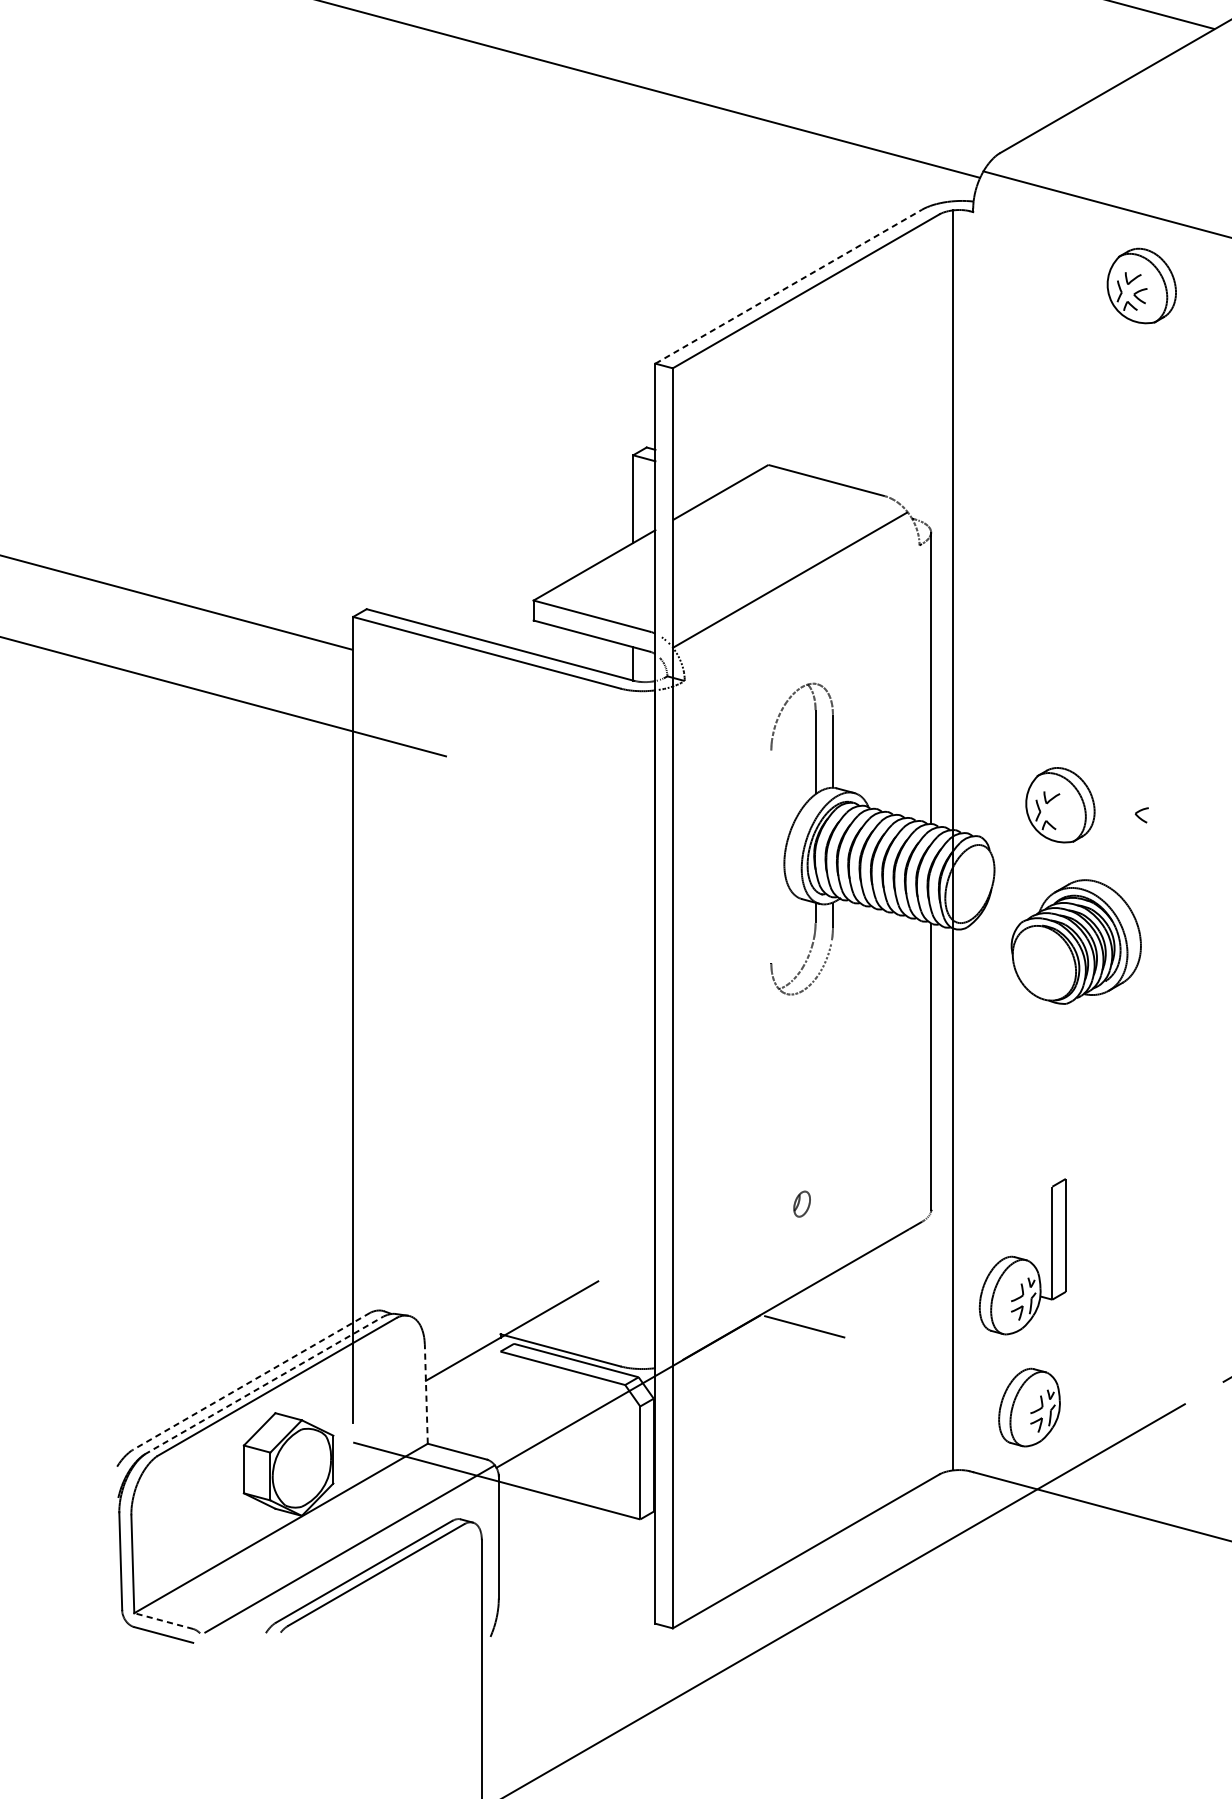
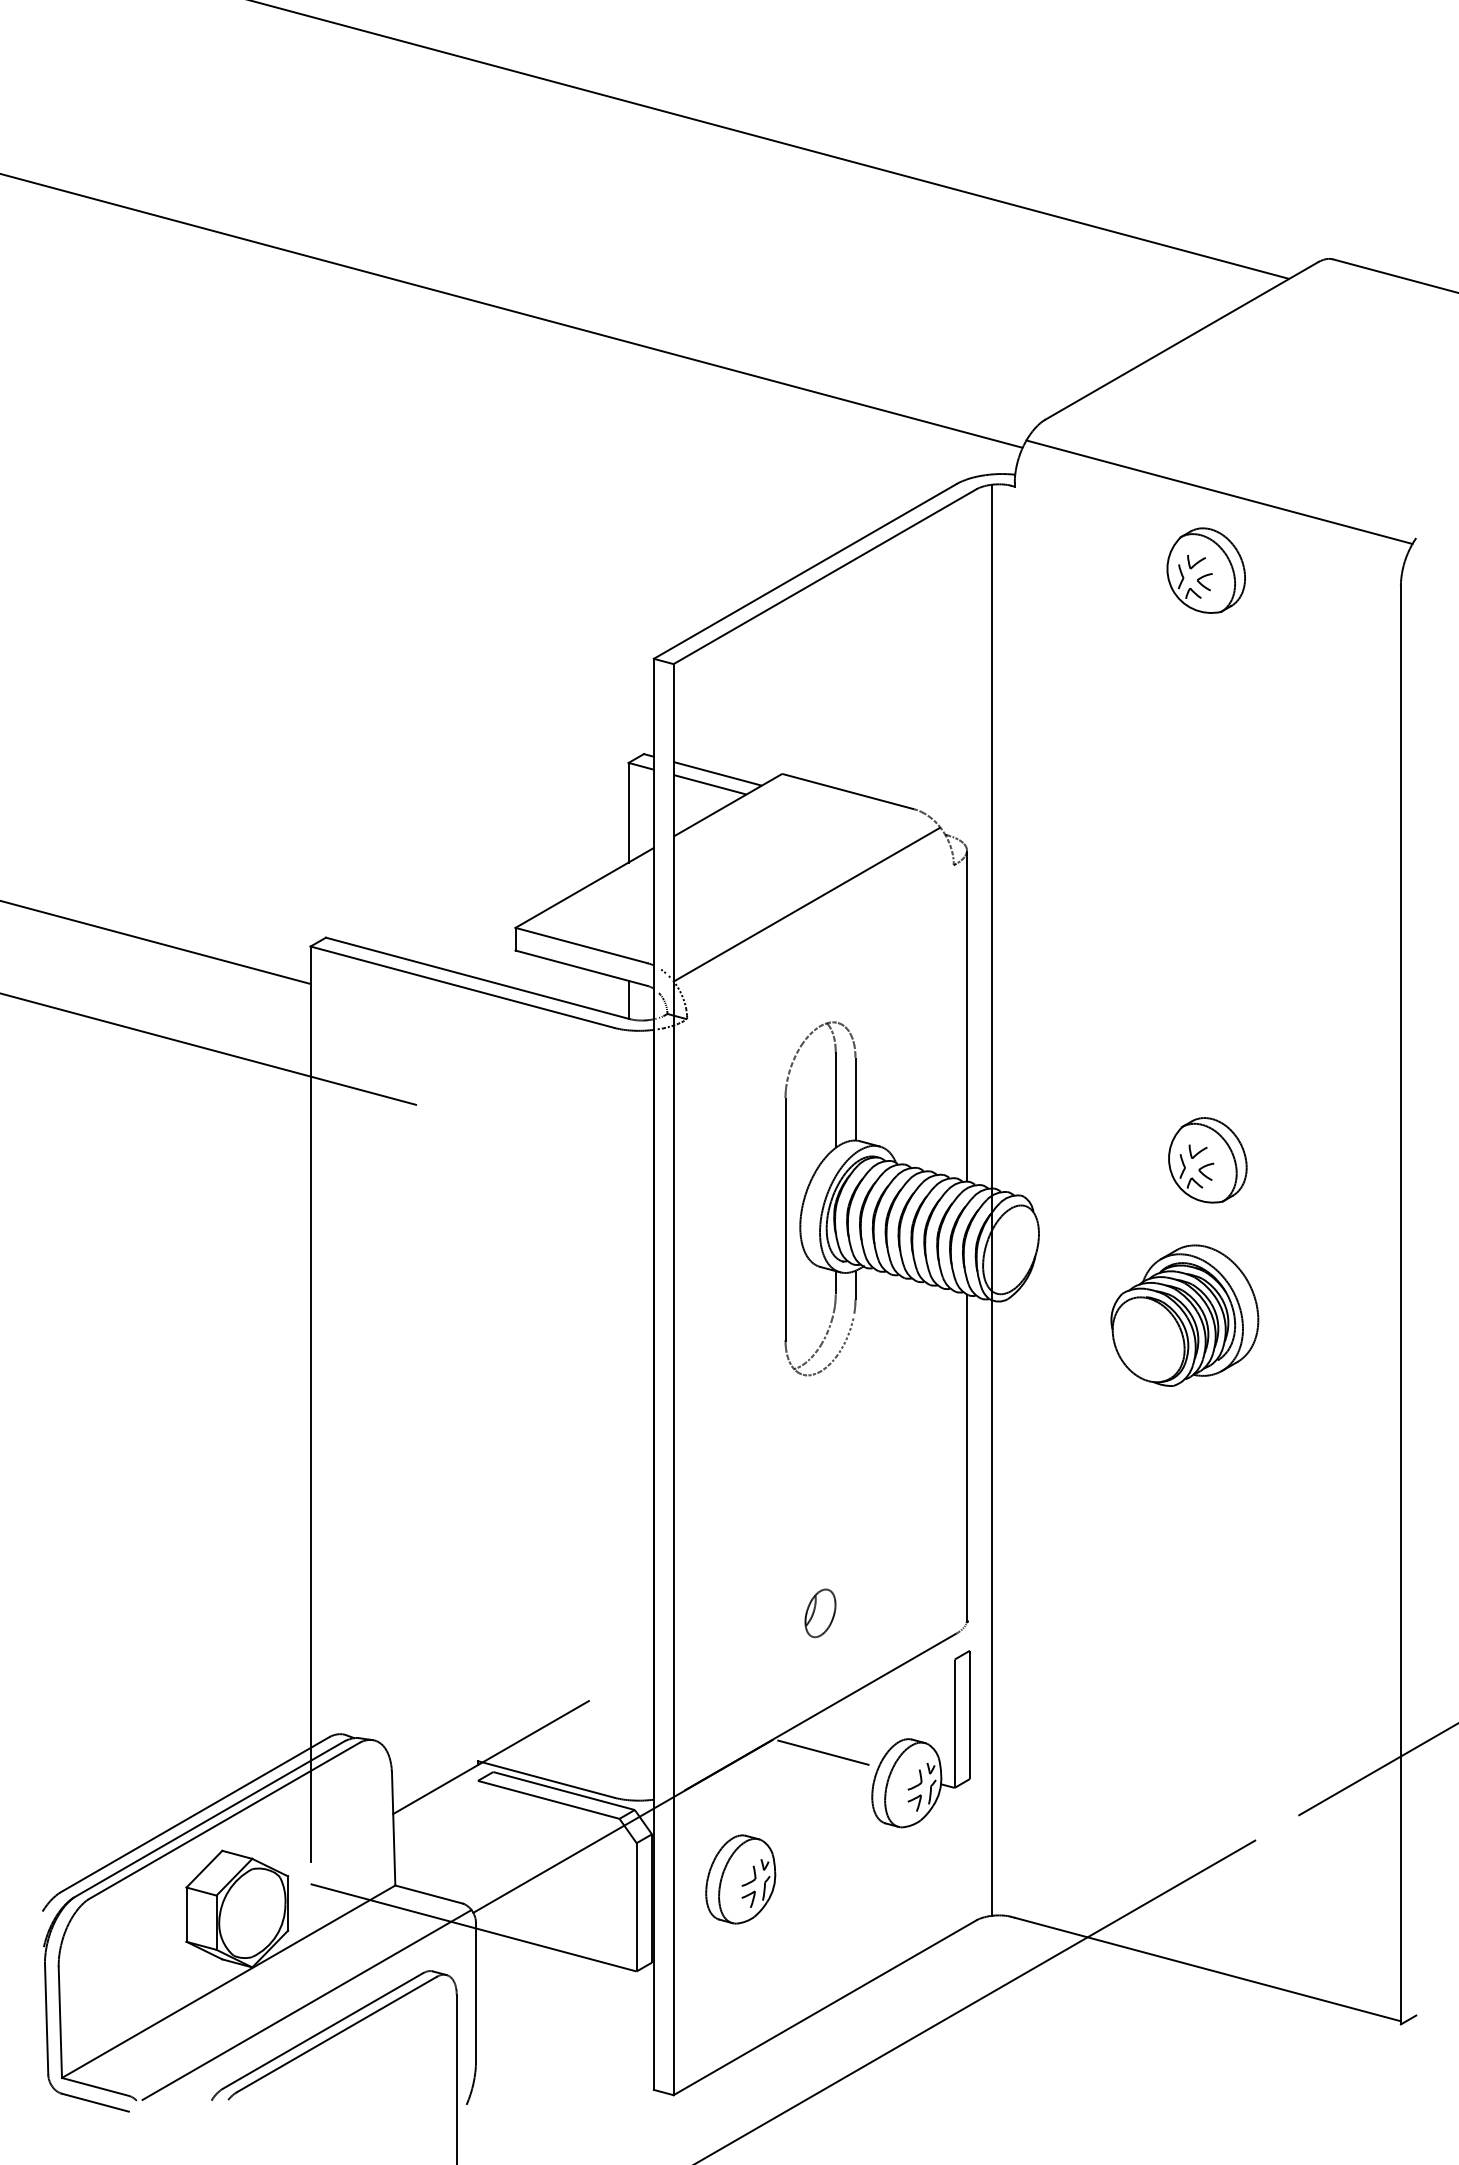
line: (788, 286) -> (805, 571), dashed -> solid
line: (711, 464) -> (717, 773), added
line: (704, 474) -> (709, 784), added
part: (1060, 805) -> (1207, 1160), moved
line: (771, 858) -> (785, 1220), added
part: (1075, 941) -> (1184, 1315), moved
part: (802, 1204) -> (820, 1613), size x1.67
part: (1022, 1257) -> (920, 1739), moved
line: (250, 1381) -> (194, 1814), dashed -> solid
line: (264, 1385) -> (209, 1819), dashed -> solid
line: (426, 1393) -> (393, 1828), dashed -> solid
part: (1029, 1407) -> (740, 1879), moved
line: (163, 1620) -> (95, 2086), dashed -> solid

